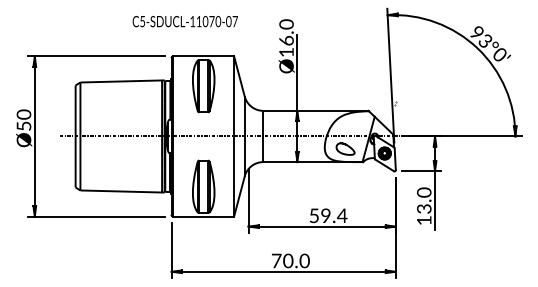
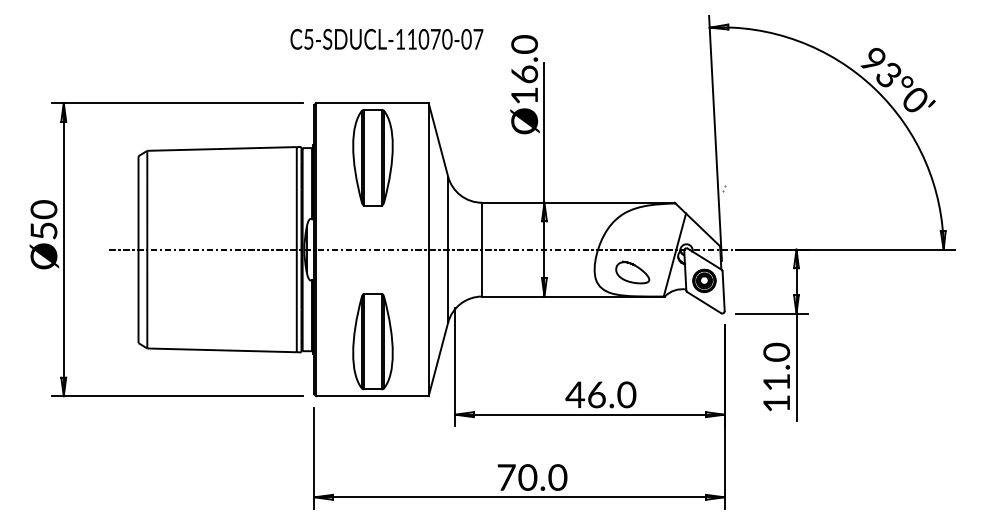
text: (184, 21) -> (385, 39), moved
text: (424, 208) -> (777, 381), 13.0 -> 11.0
text: (327, 215) -> (599, 394), 59.4 -> 46.0

